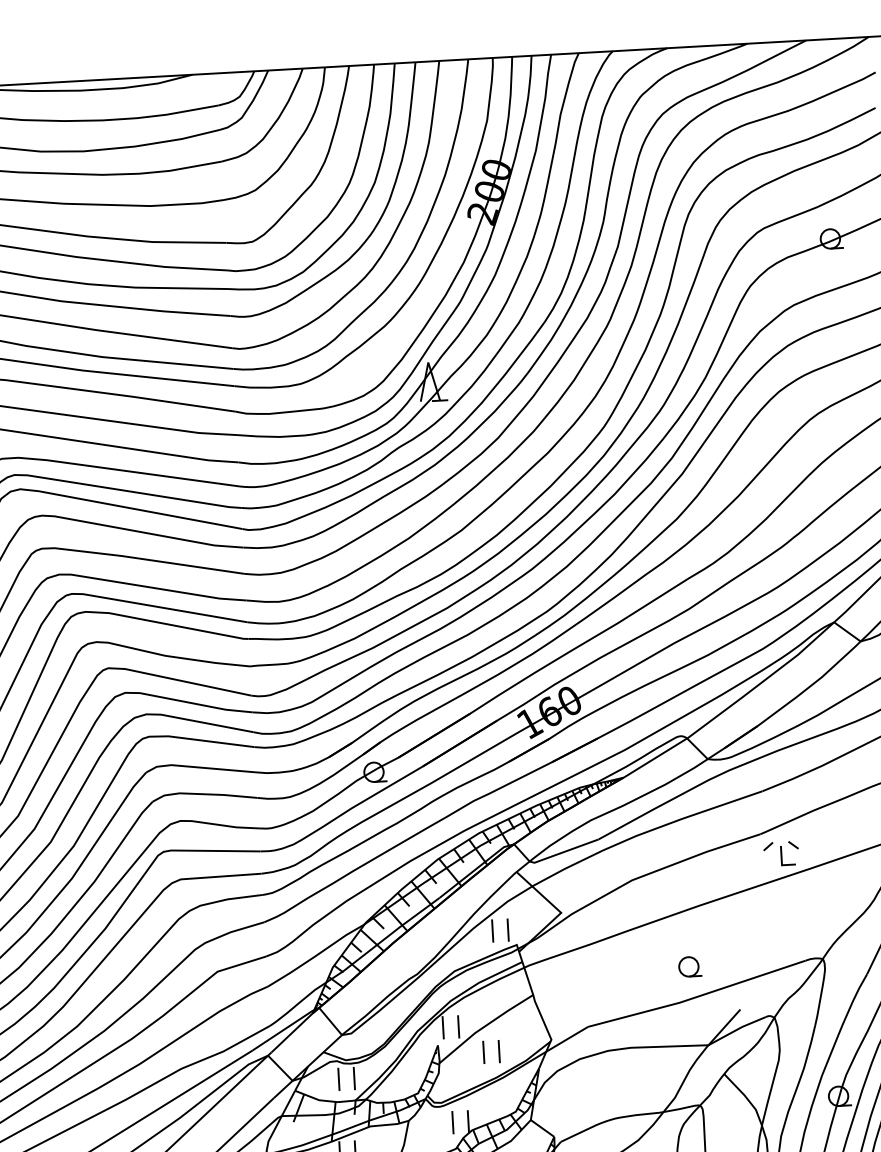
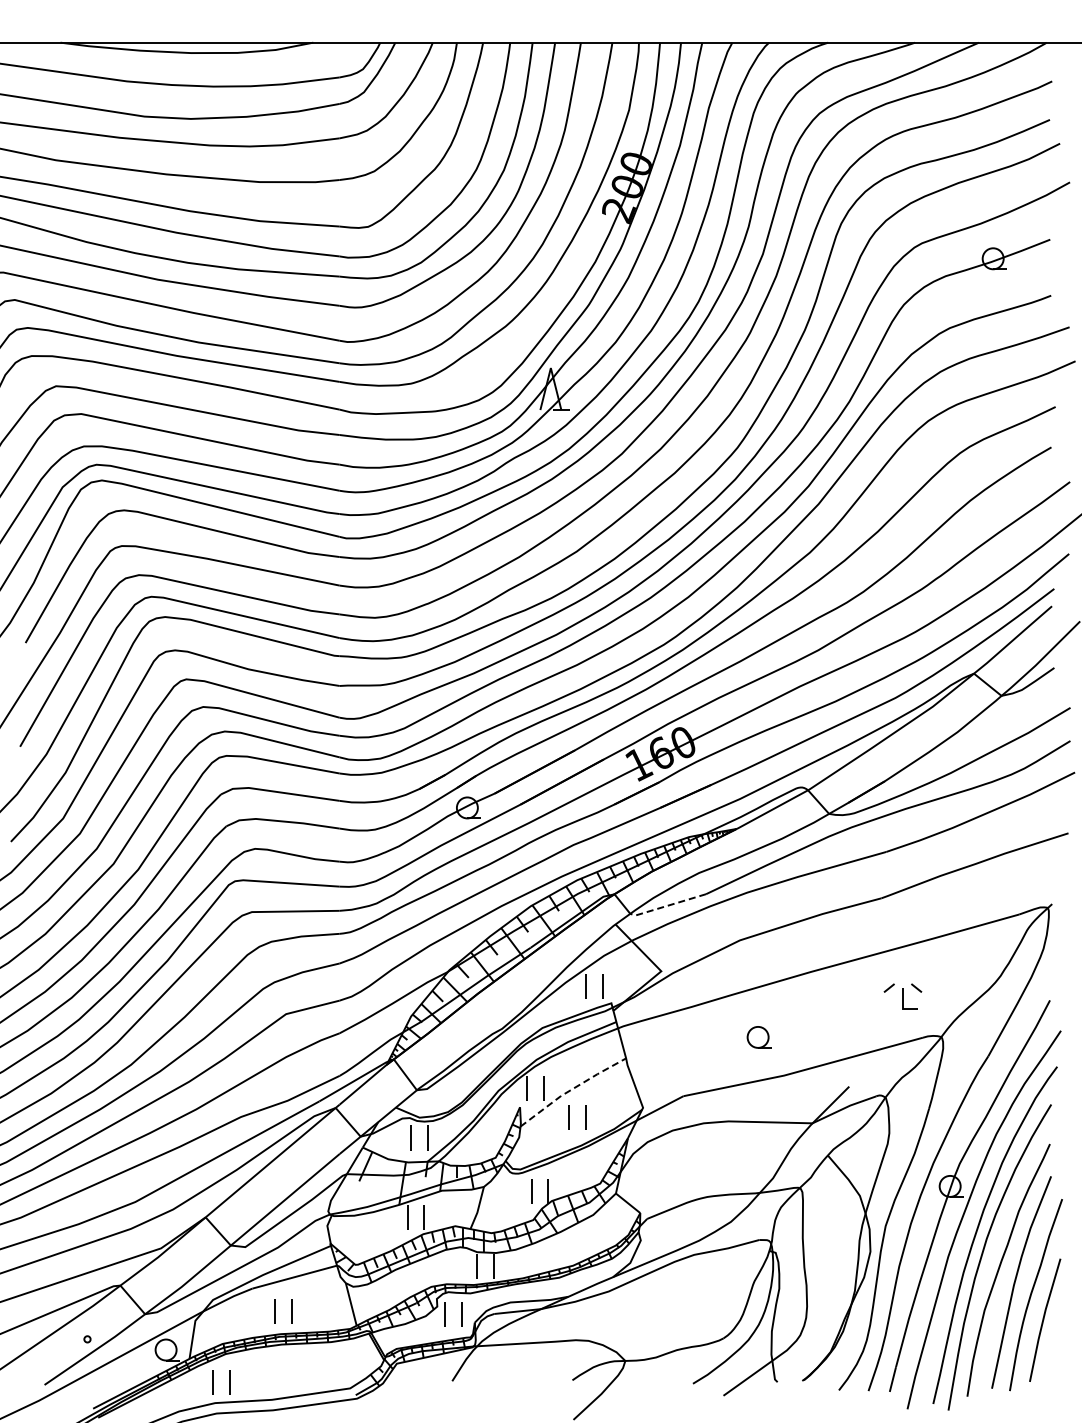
line: (562, 852) -> (666, 906), solid -> dashed
part: (780, 853) -> (902, 996), moved
part: (689, 966) -> (758, 1037), moved
line: (485, 1026) -> (572, 1089), solid -> dashed

